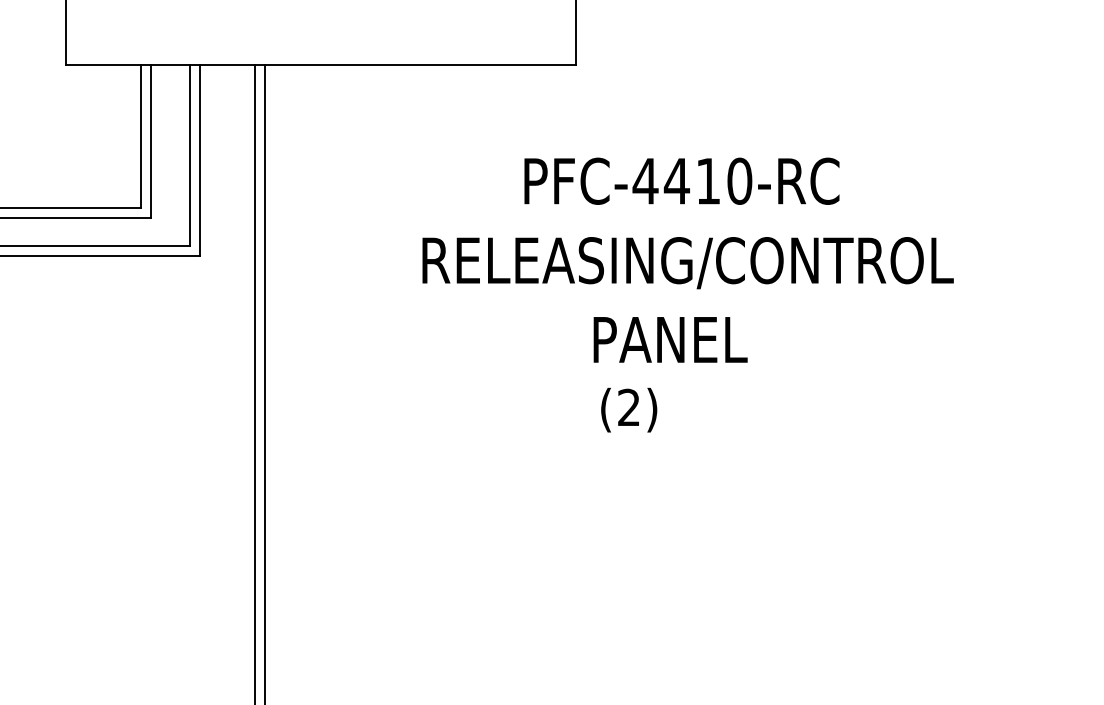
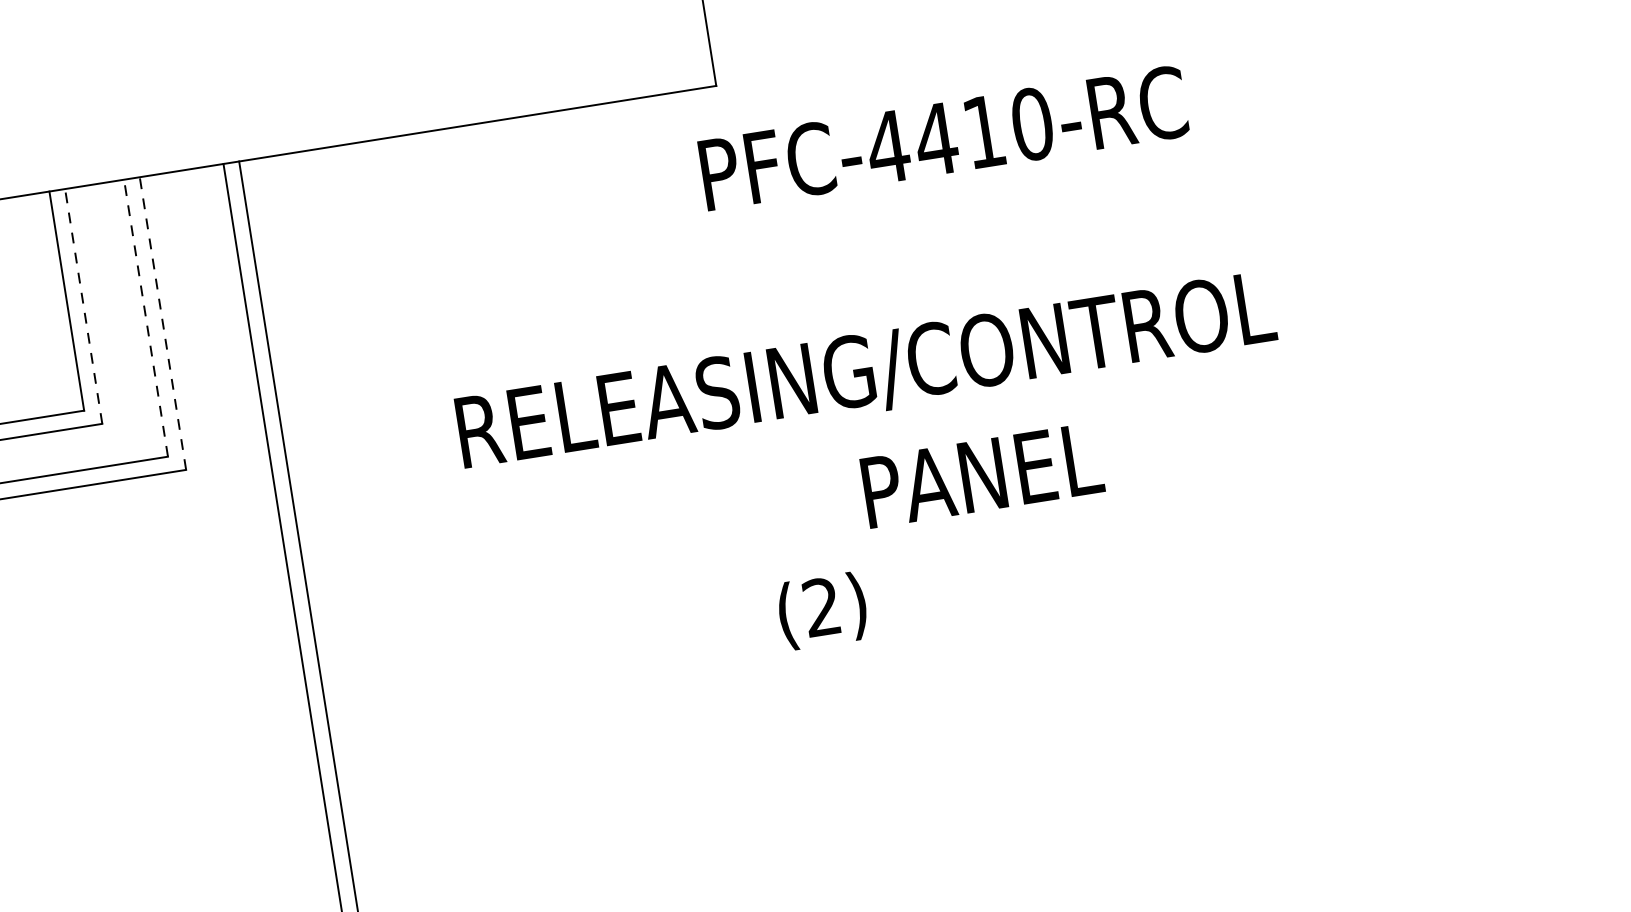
line: (151, 141) -> (84, 306), solid -> dashed
line: (189, 154) -> (145, 316), solid -> dashed
line: (200, 160) -> (163, 323), solid -> dashed
text: (681, 180) -> (942, 137), moved
text: (687, 263) -> (865, 373), moved
text: (670, 339) -> (982, 474), moved
text: (629, 409) -> (823, 609), moved

